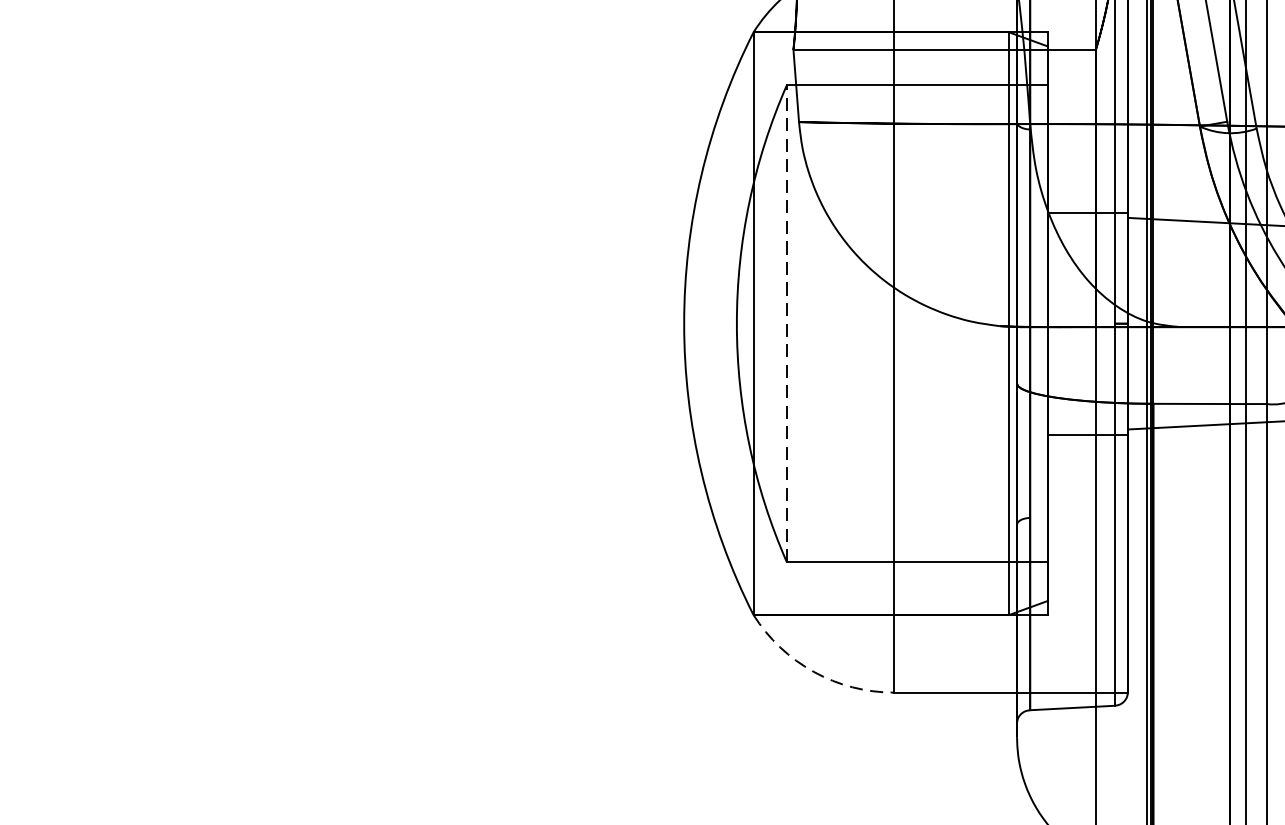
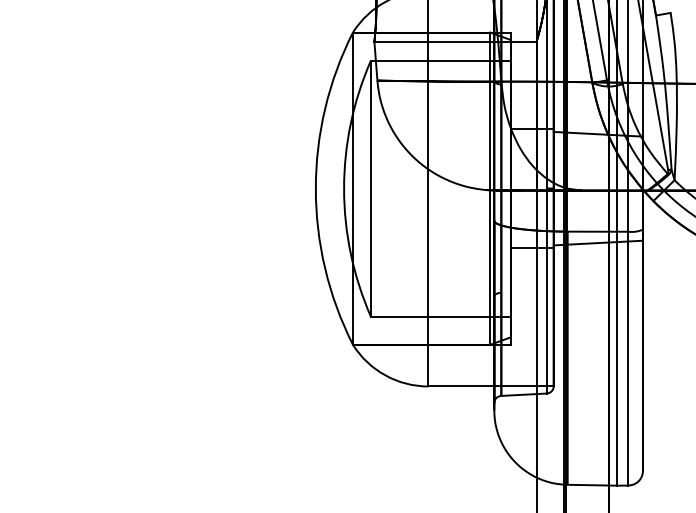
line: (786, 323) -> (370, 188), dashed -> solid
arc: (814, 672) -> (385, 375), dashed -> solid

